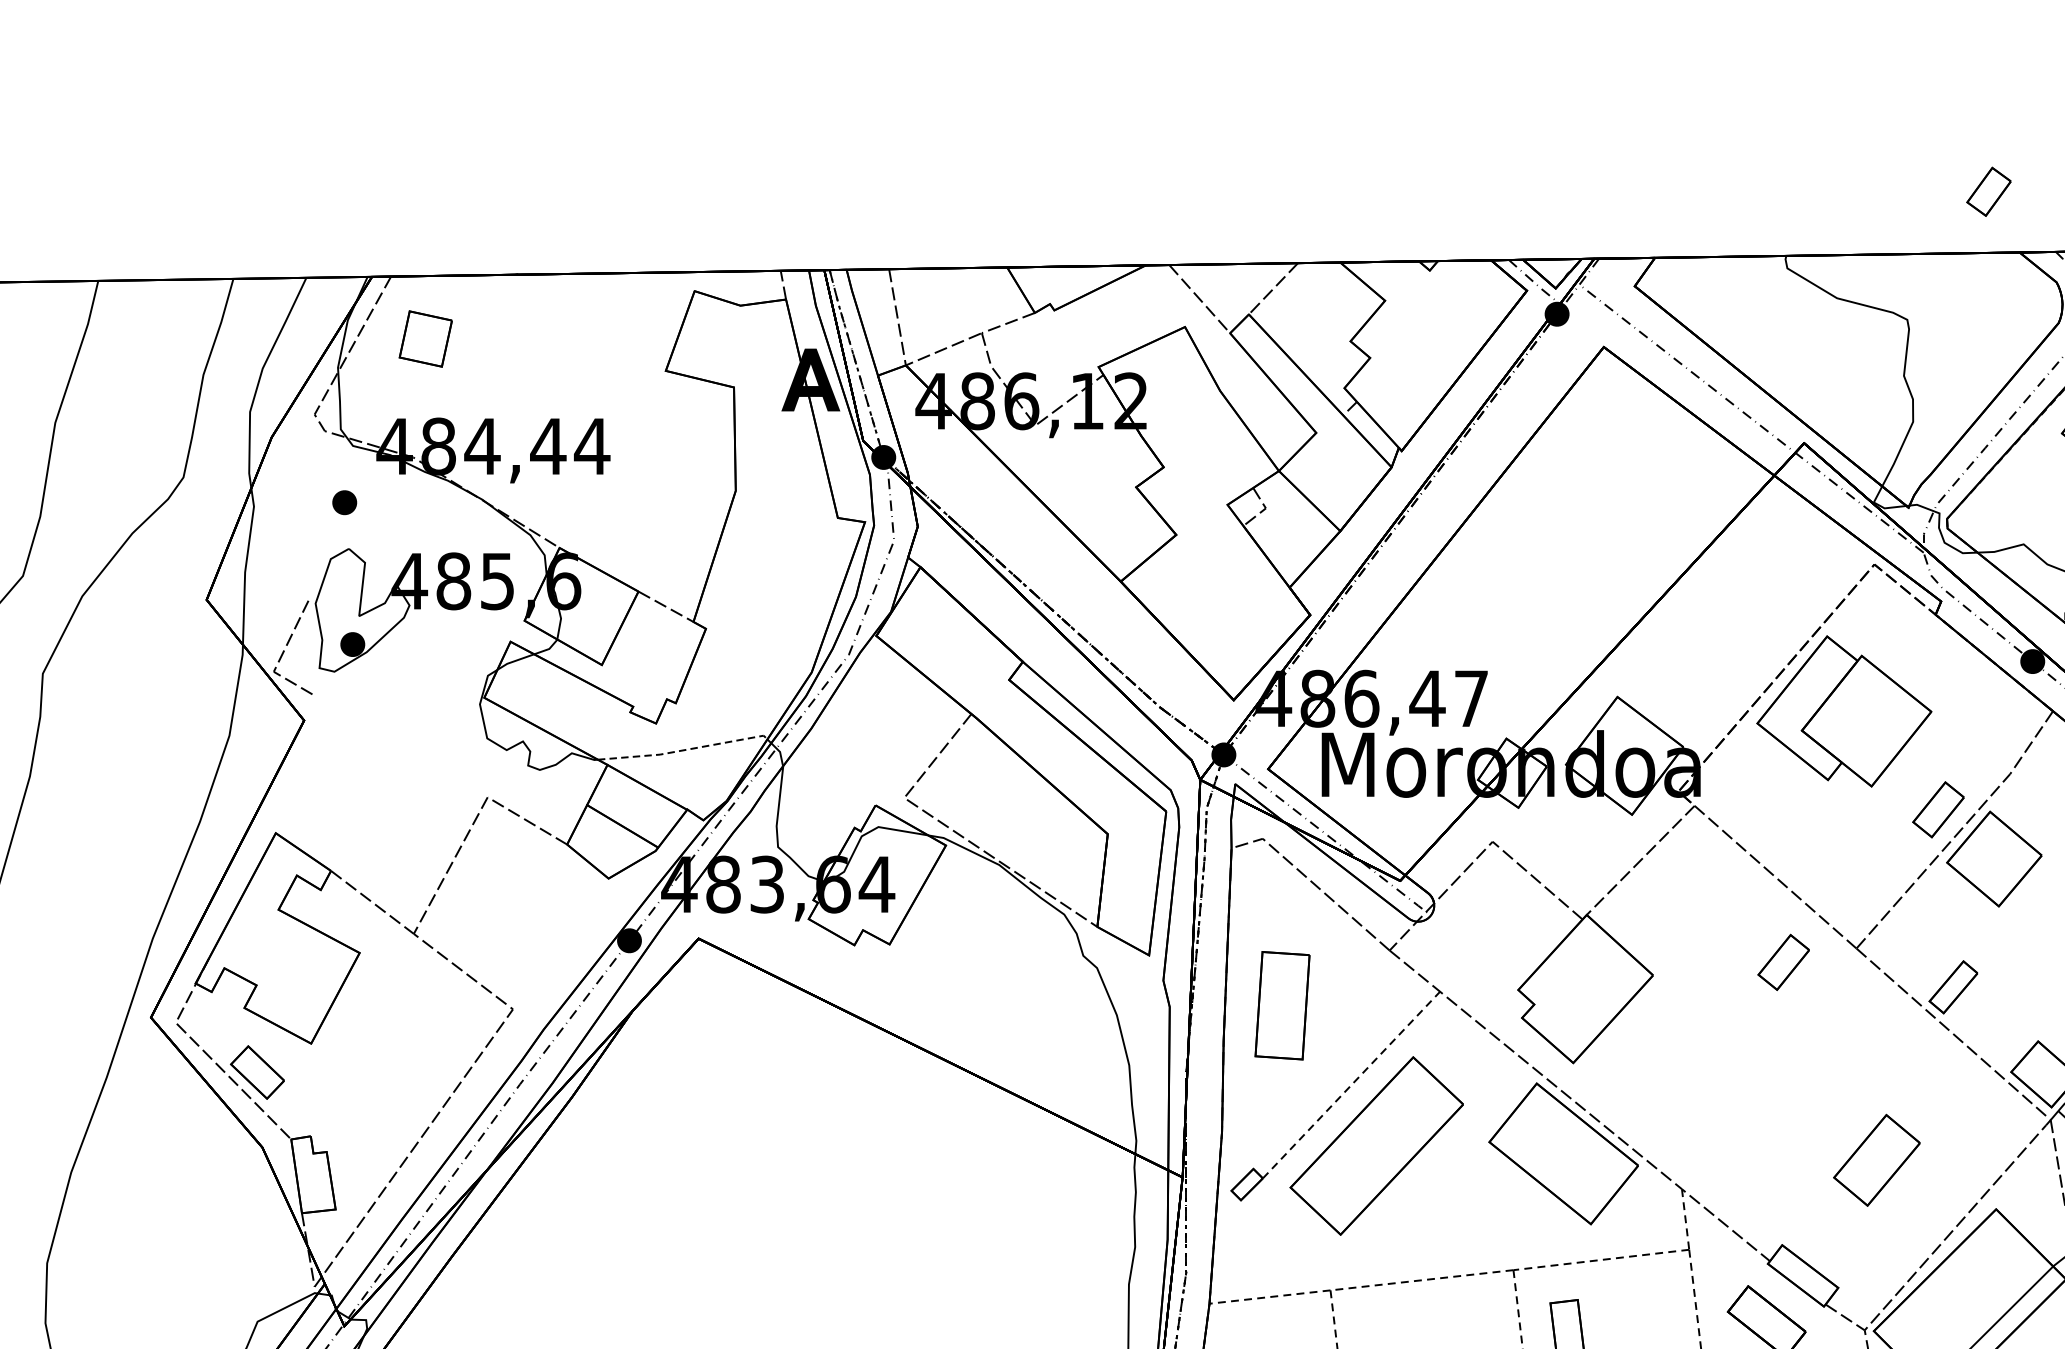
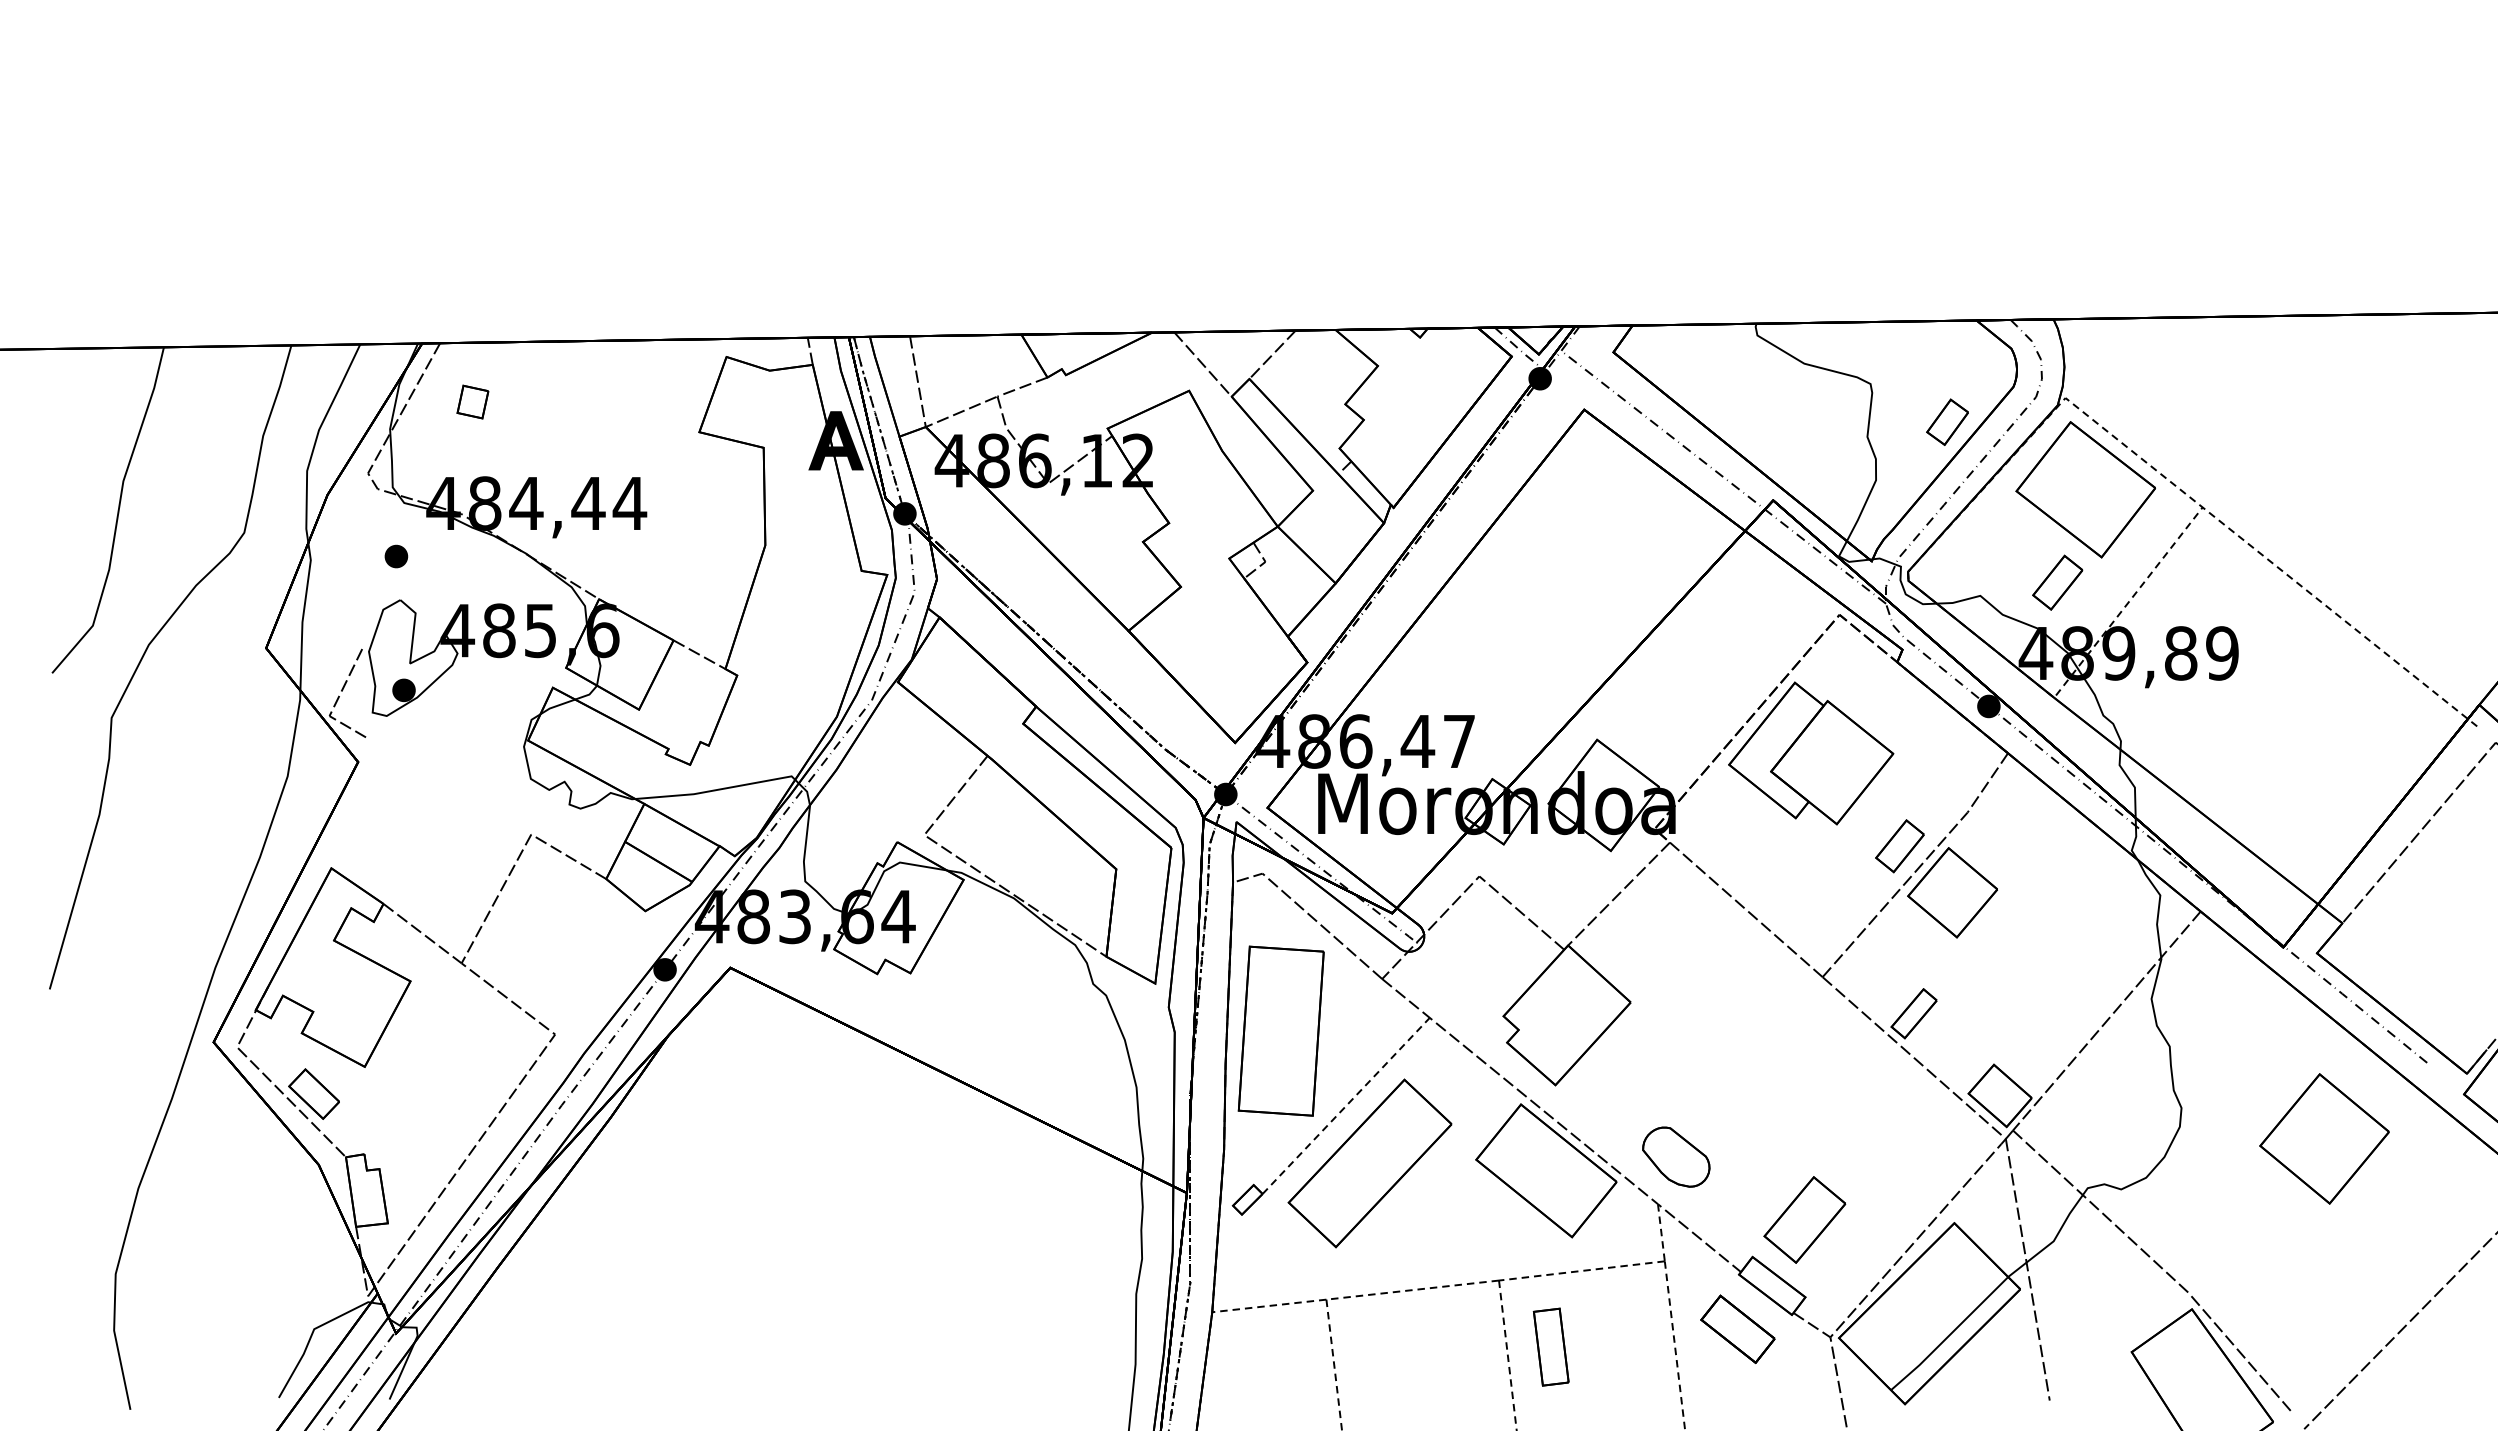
part: (1988, 191) -> (1947, 421), moved
part: (425, 338) -> (472, 401), size x0.62
line: (684, 750) -> (716, 790), dashed -> solid
part: (1783, 962) -> (1753, 990), removed
part: (1281, 1005) -> (1280, 1030), size x1.67
part: (1701, 1138) -> (1676, 1156), added
part: (1876, 1159) -> (1804, 1219), moved

